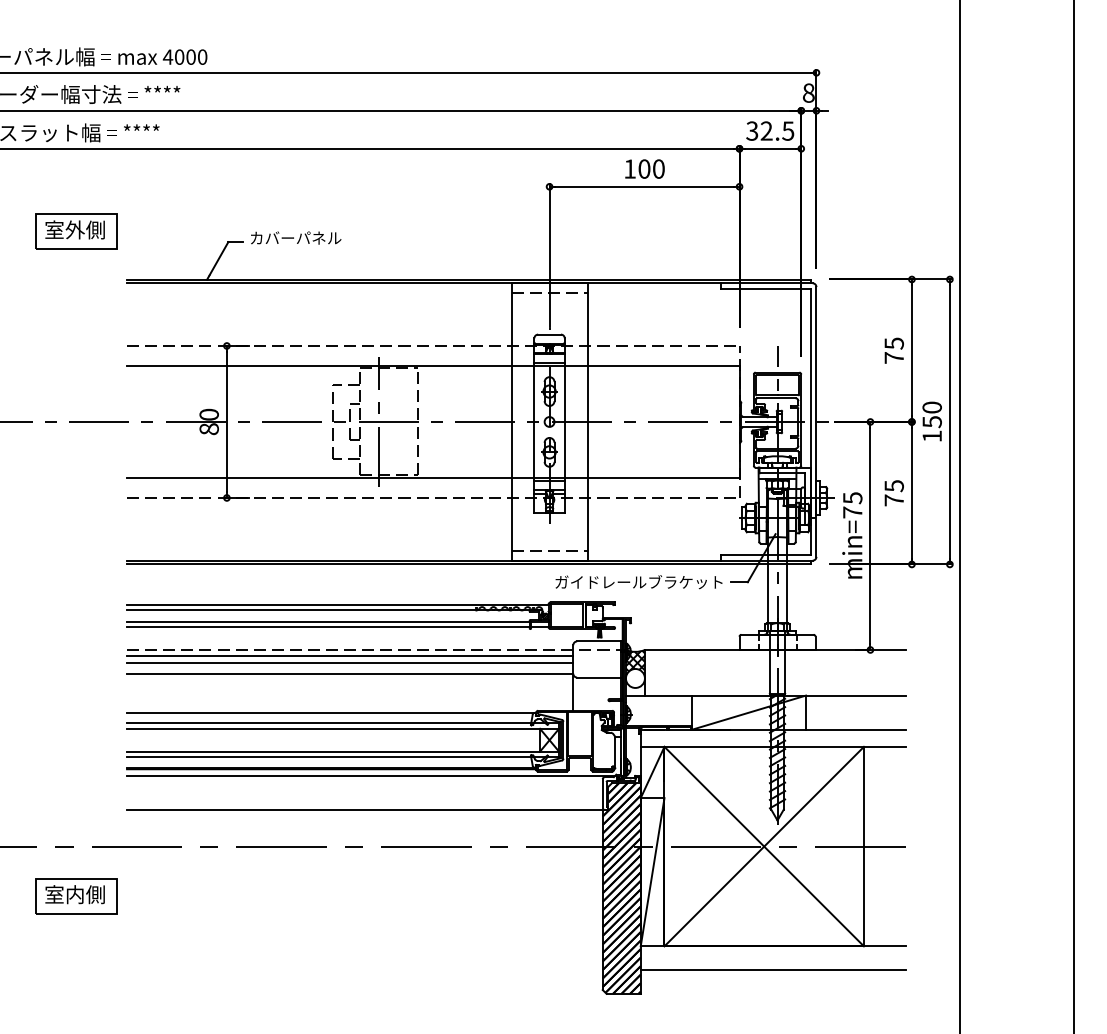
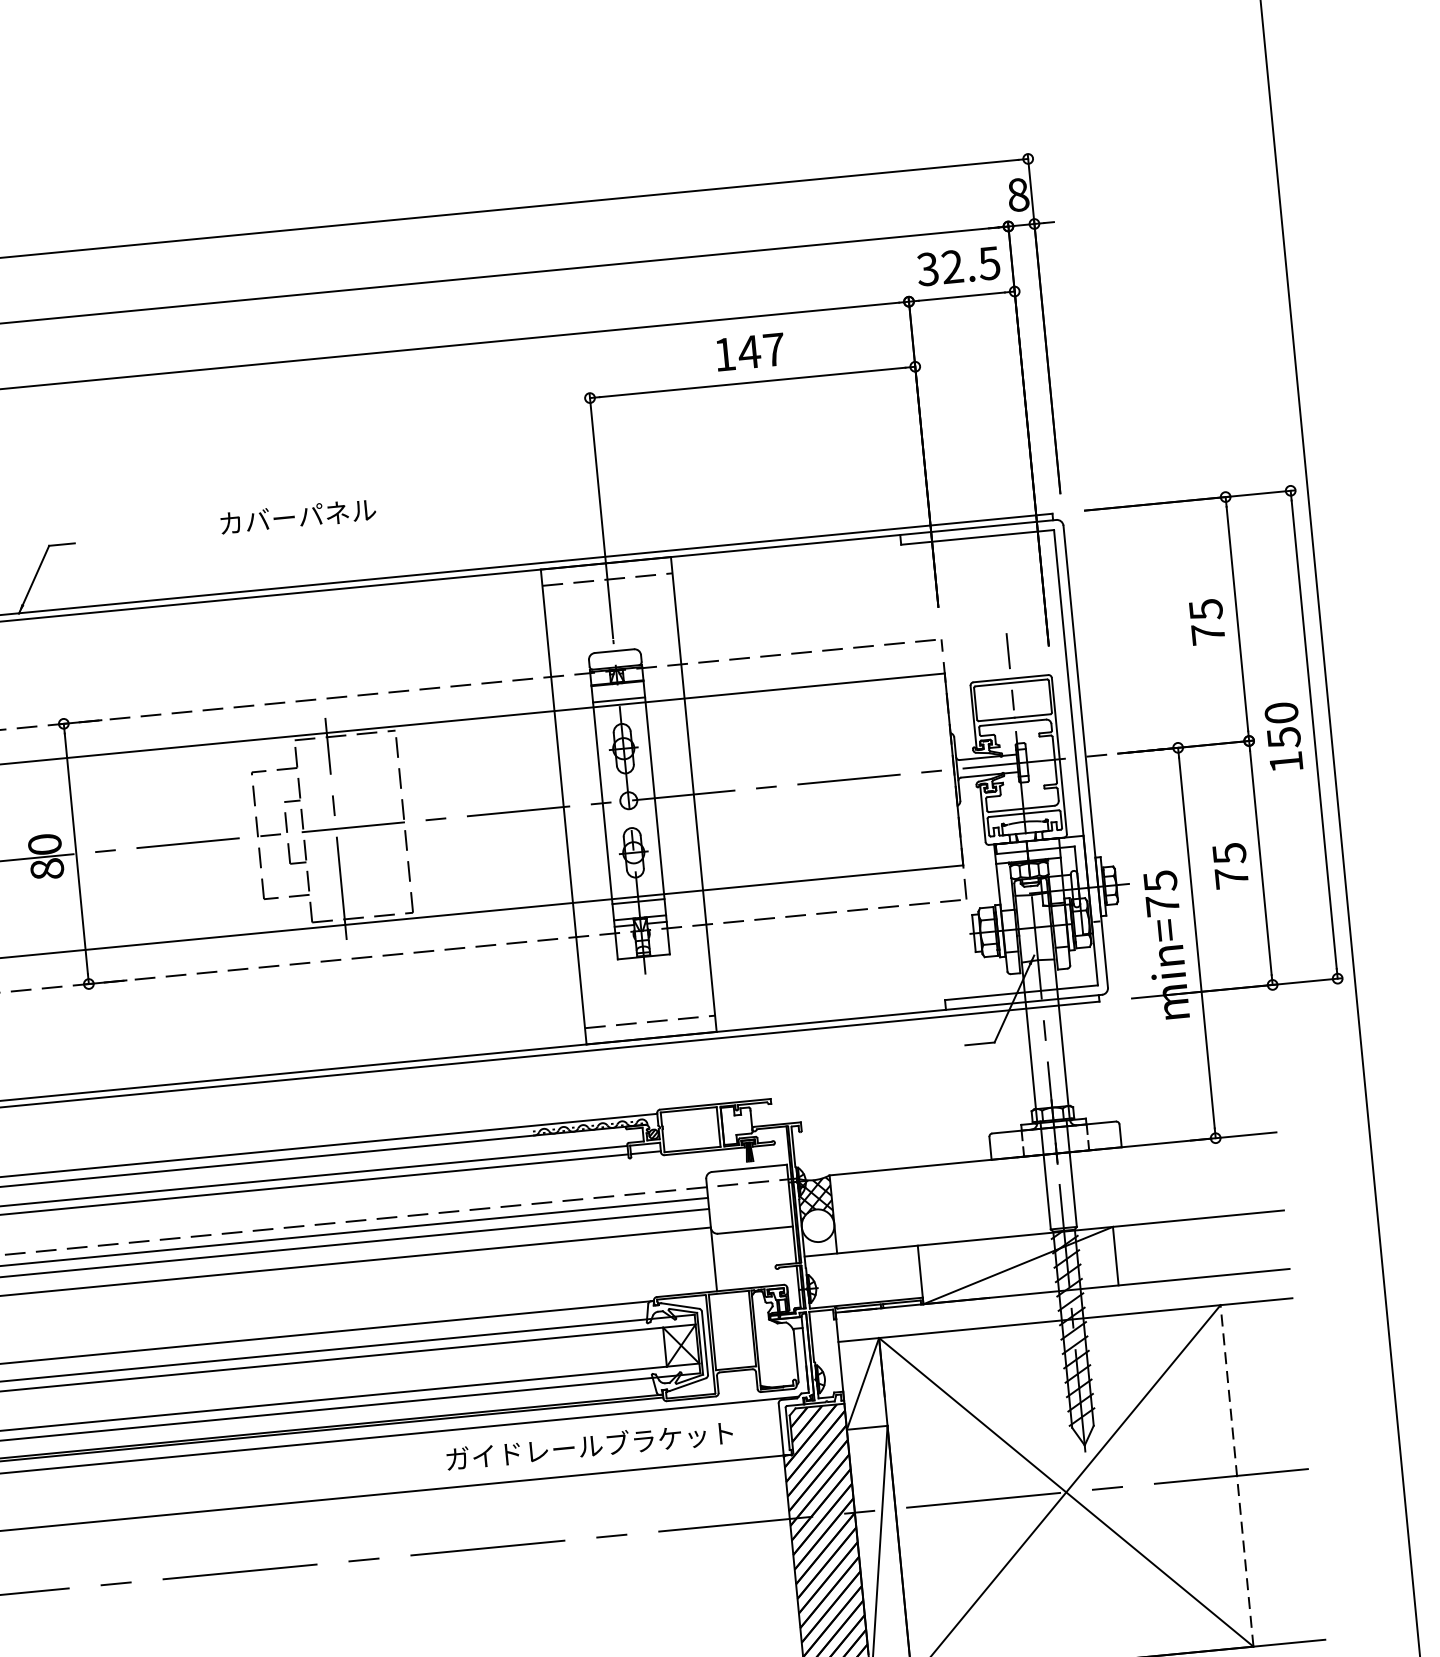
text: (650, 168) -> (759, 350), 100 -> 147
text: (296, 237) -> (298, 515), moved
text: (638, 582) -> (588, 1446), moved
line: (863, 846) -> (1236, 1475), solid -> dashed

